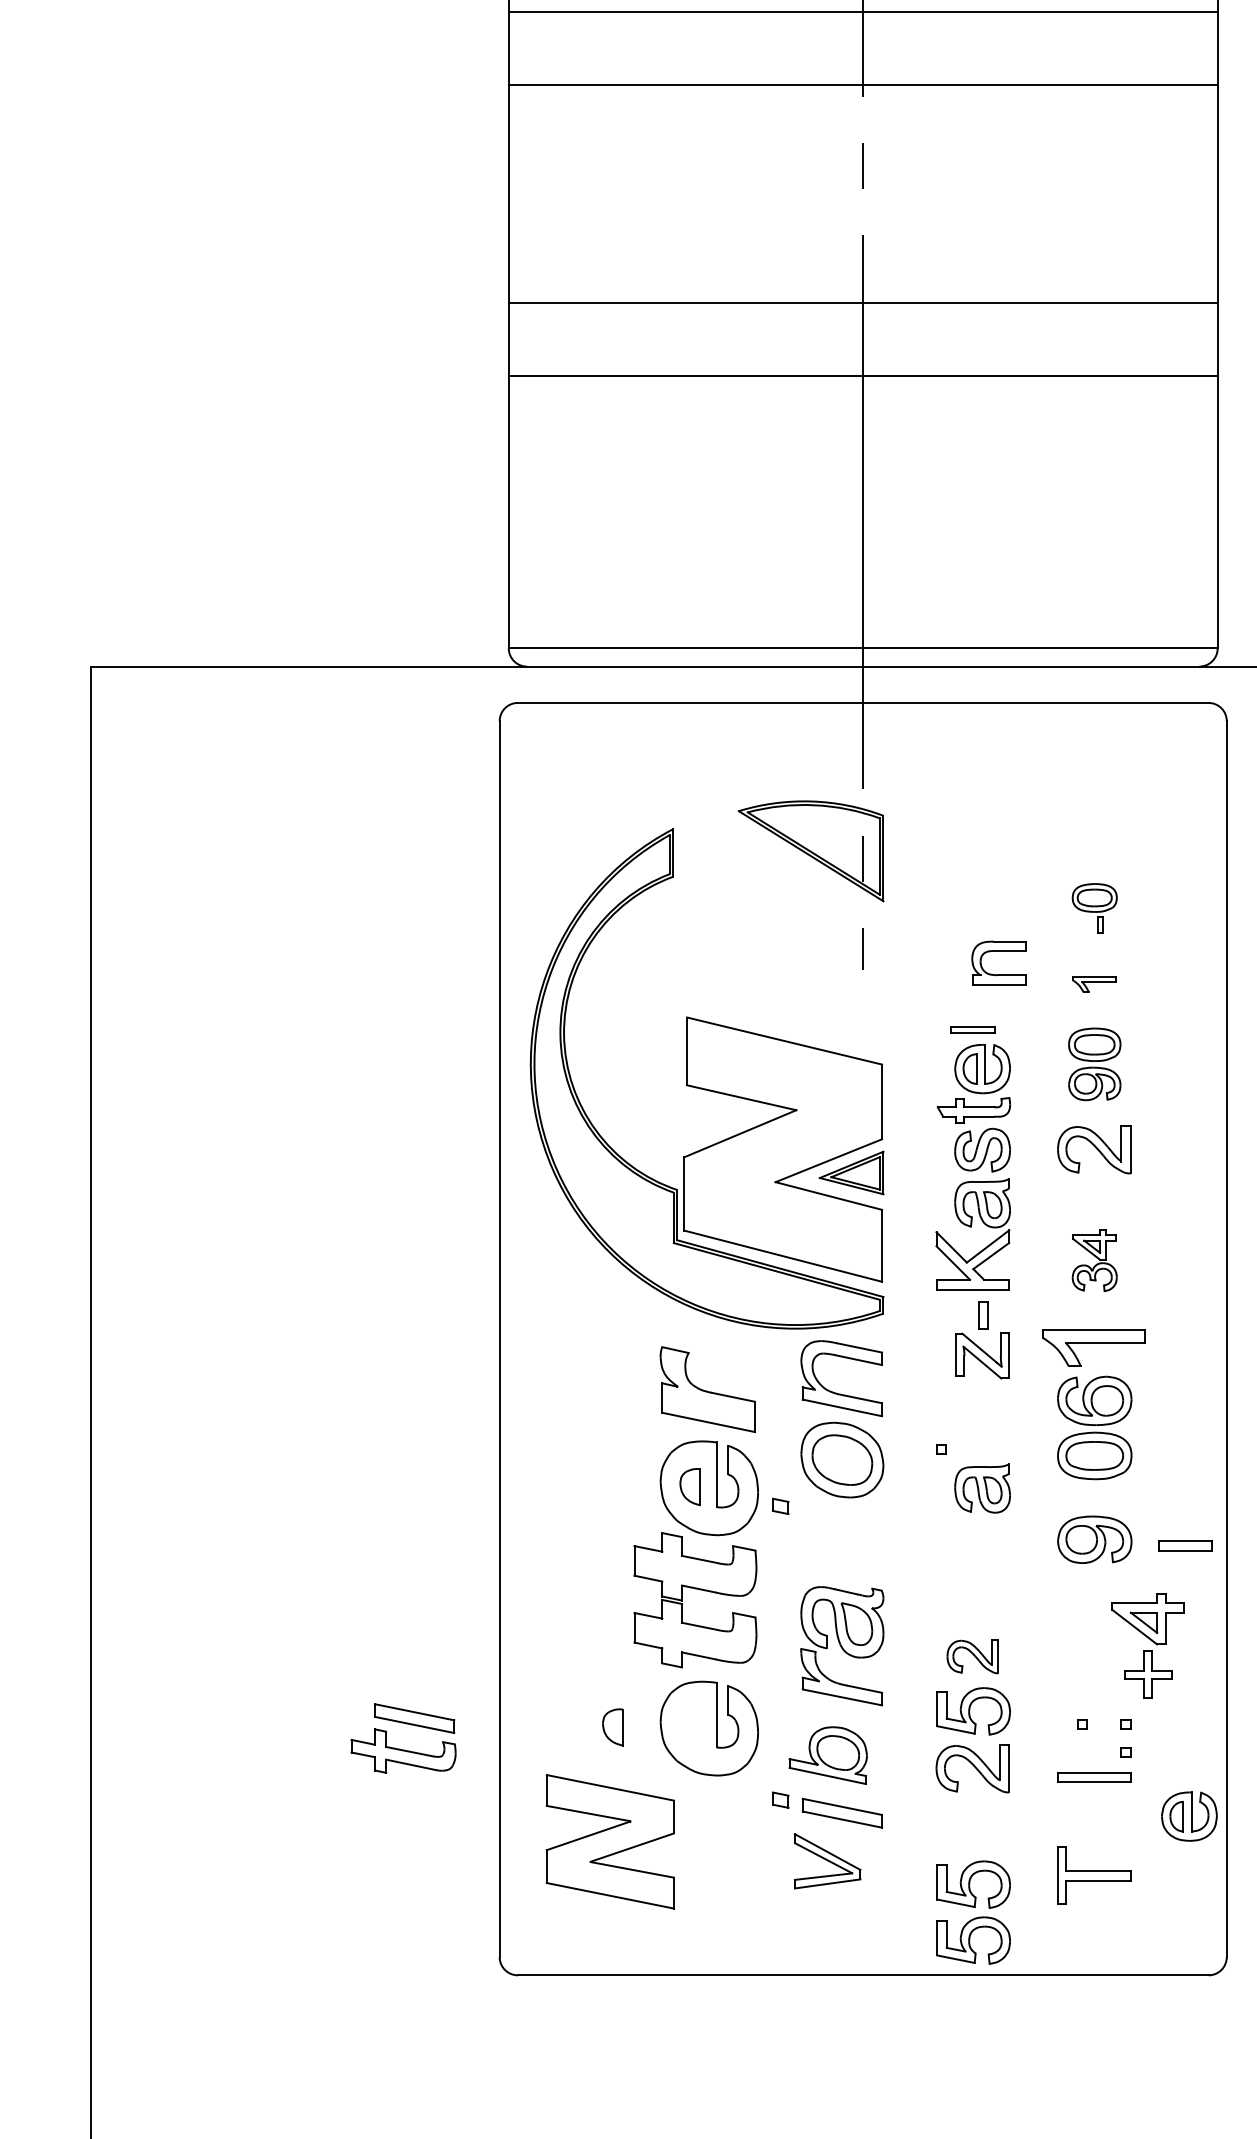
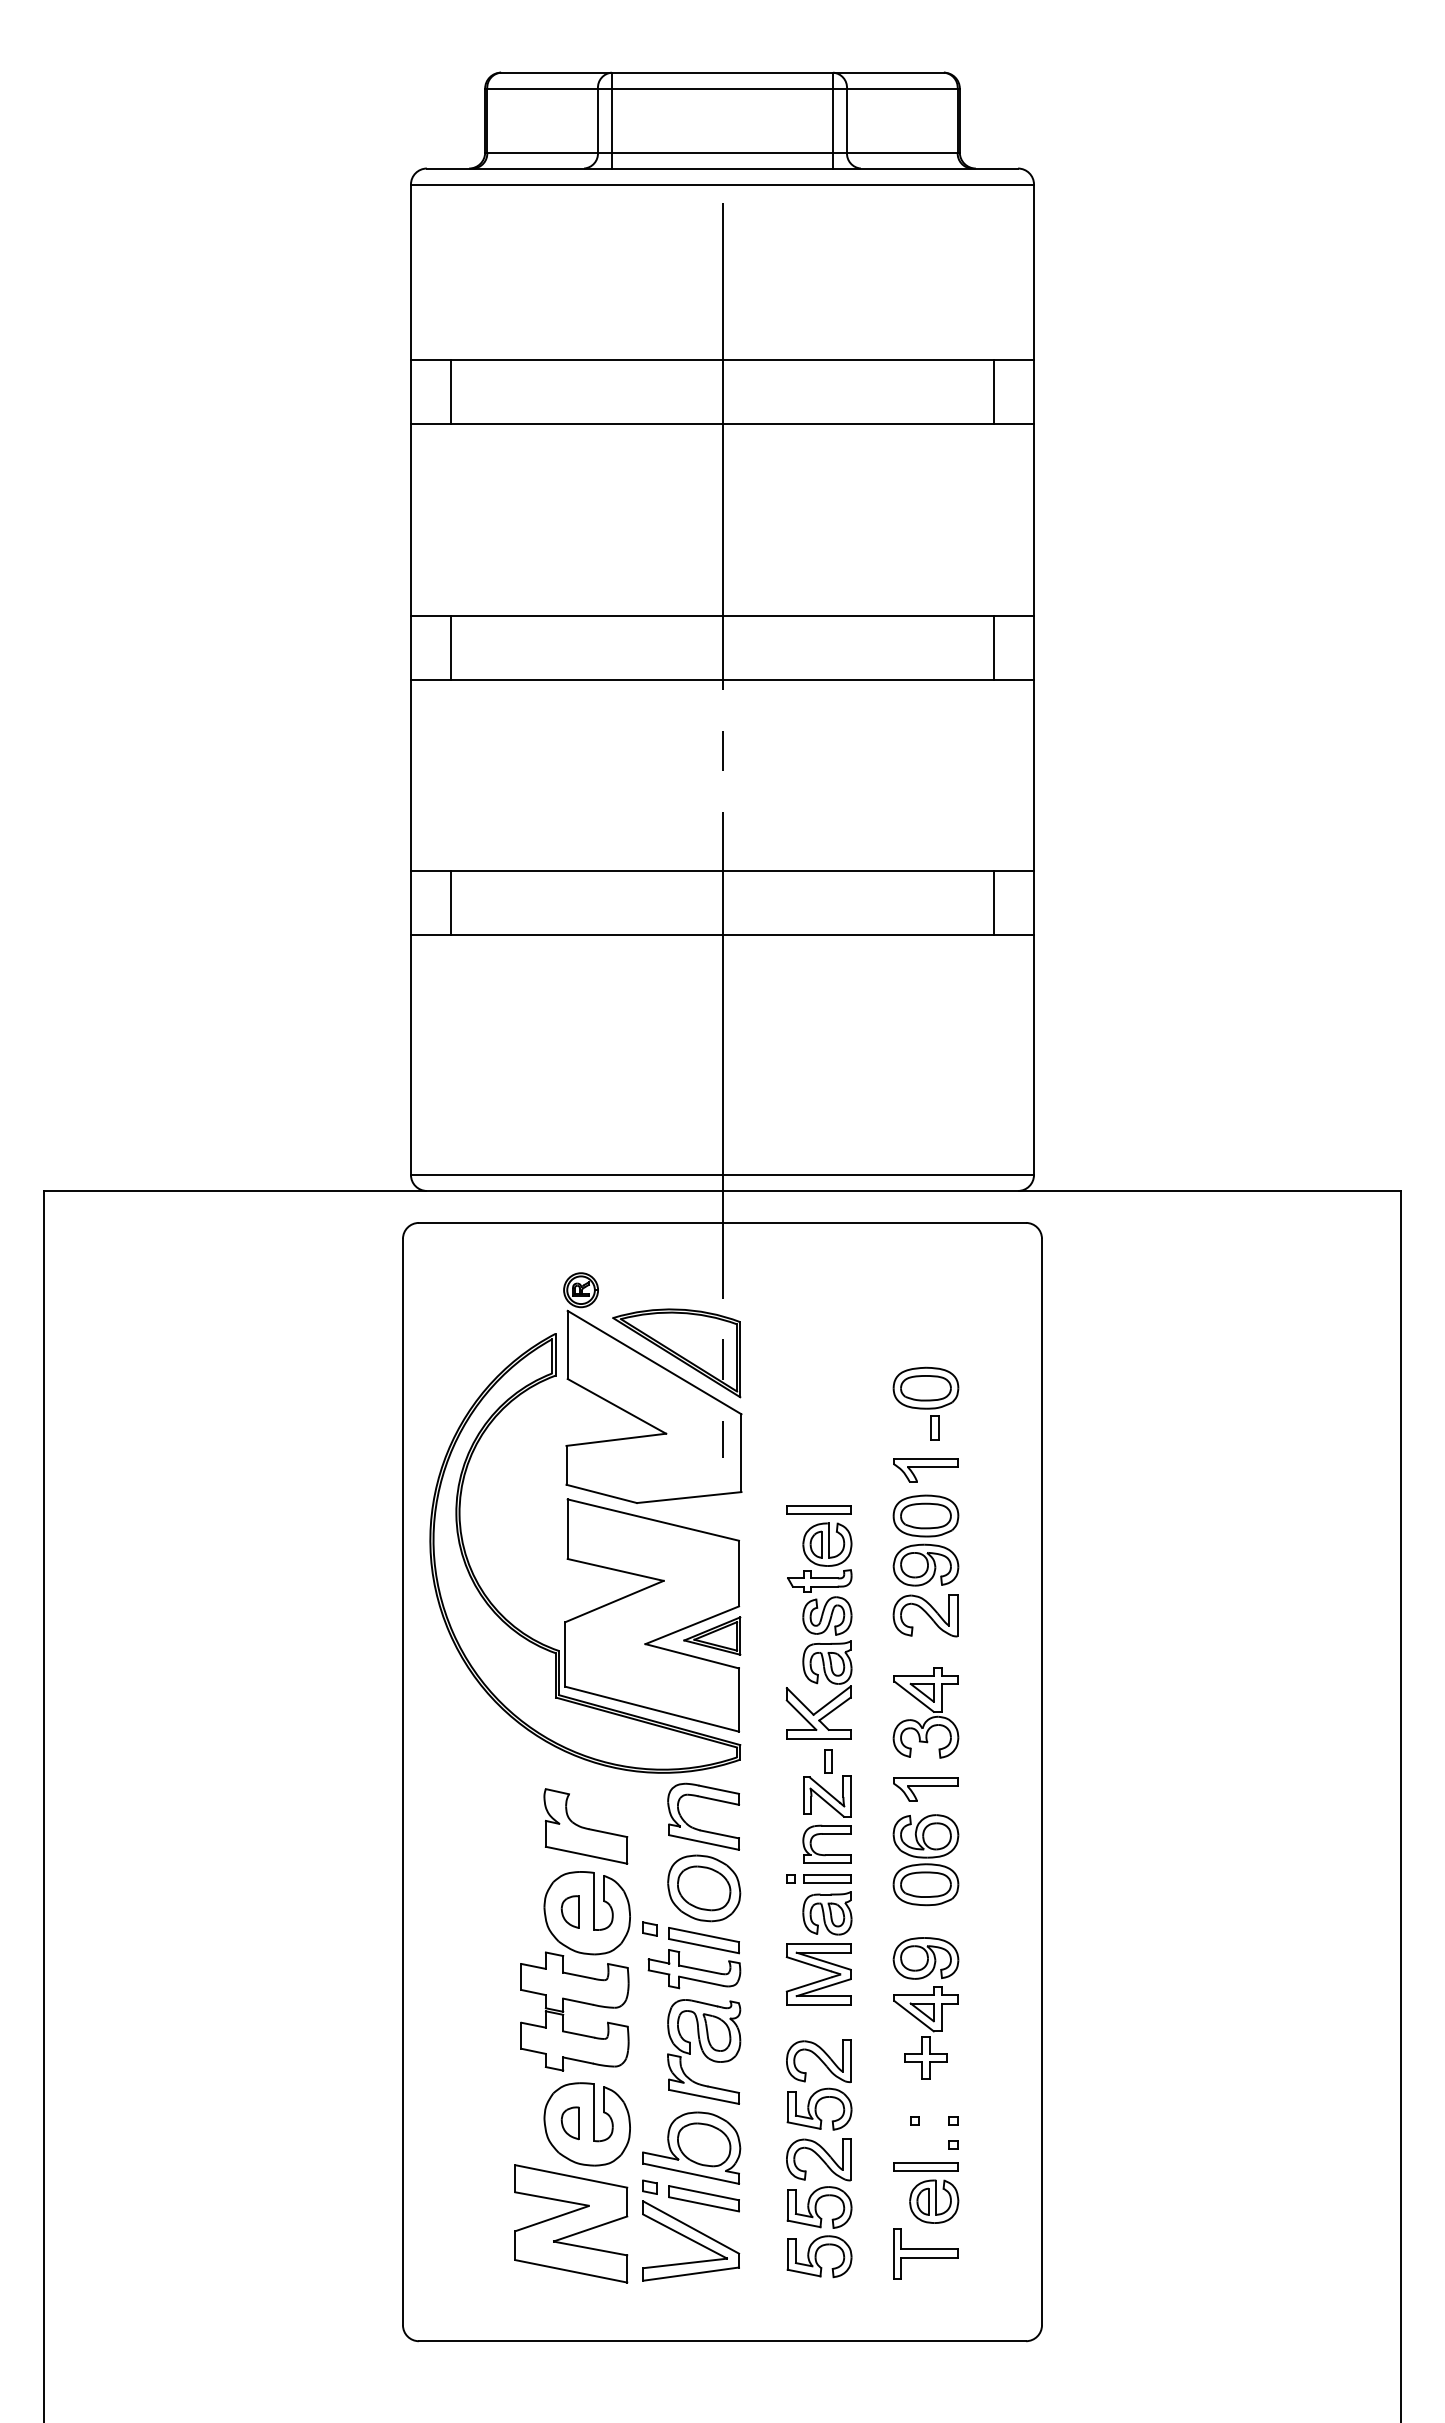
line: (553, 48) -> (450, 647), added
line: (1172, 48) -> (994, 647), added
line: (553, 339) -> (450, 903), added
line: (1172, 339) -> (994, 903), added
part: (783, 890) -> (652, 1387), added
part: (1094, 908) -> (925, 1403), size x1.67
part: (998, 951) -> (826, 1834), moved
part: (1094, 984) -> (925, 1470), size x1.67
part: (972, 1029) -> (818, 1509), size x1.67
part: (1094, 1064) -> (925, 1540), size x1.43
part: (1094, 1259) -> (925, 1712), size x1.67
part: (1094, 1347) -> (925, 1789), size x0.71
part: (1185, 1545) -> (827, 1878), moved
part: (972, 1558) -> (818, 1974), added
part: (1147, 1645) -> (925, 2032), moved
part: (972, 1655) -> (818, 2060), size x1.43
part: (611, 1727) -> (569, 2123), moved
part: (399, 1748) -> (690, 1966), moved
part: (827, 1754) -> (691, 2147), size x1.43
part: (1189, 1816) -> (934, 2201), moved
part: (610, 1841) -> (571, 2223), moved
part: (827, 1860) -> (691, 2240), size x1.67
part: (973, 1913) -> (819, 2232), moved

